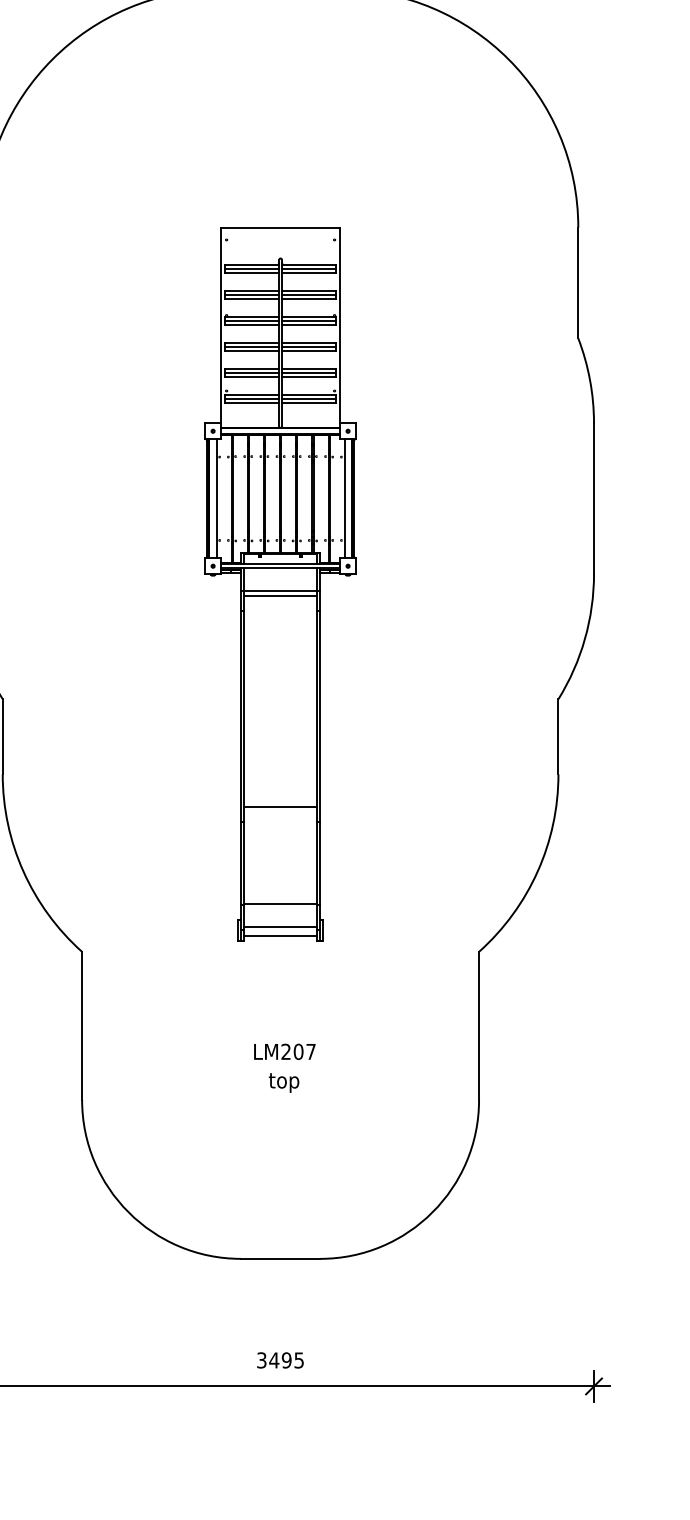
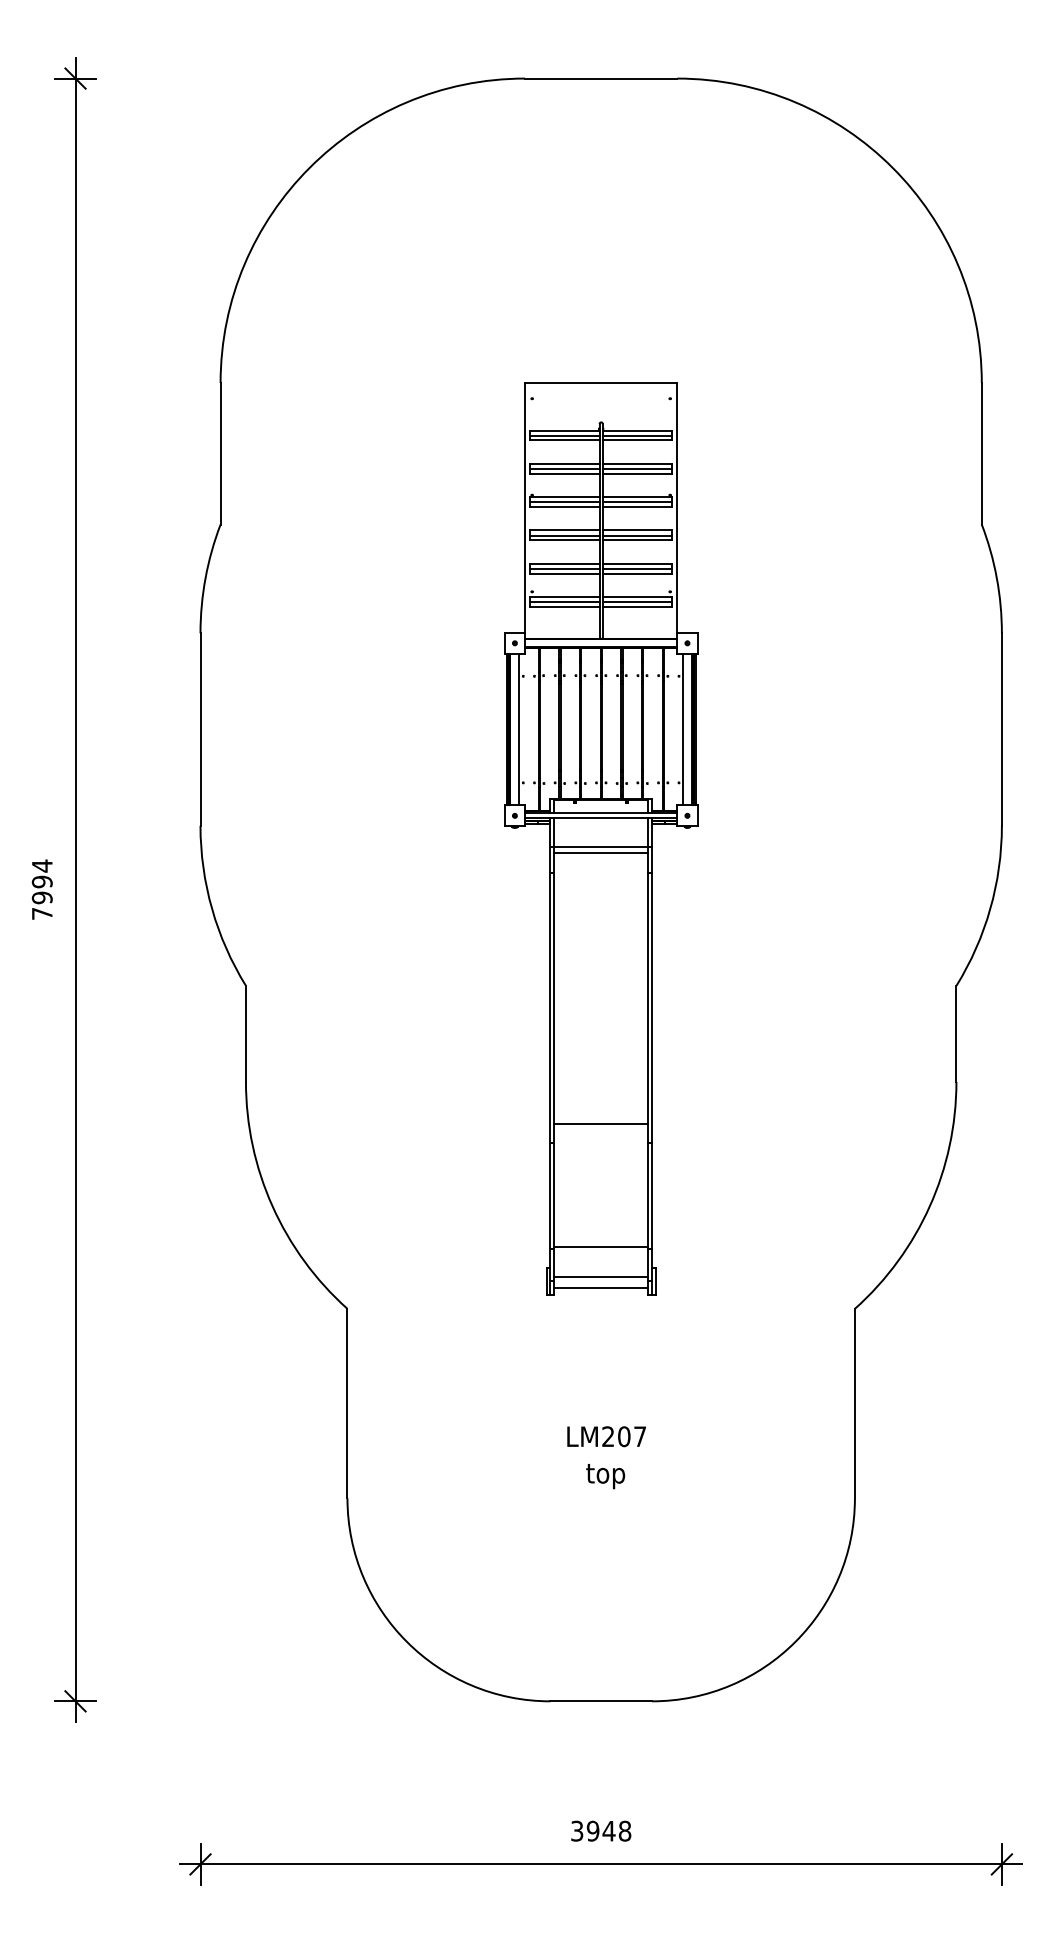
text: (286, 1359) -> (608, 1830), 3495 -> 3948

